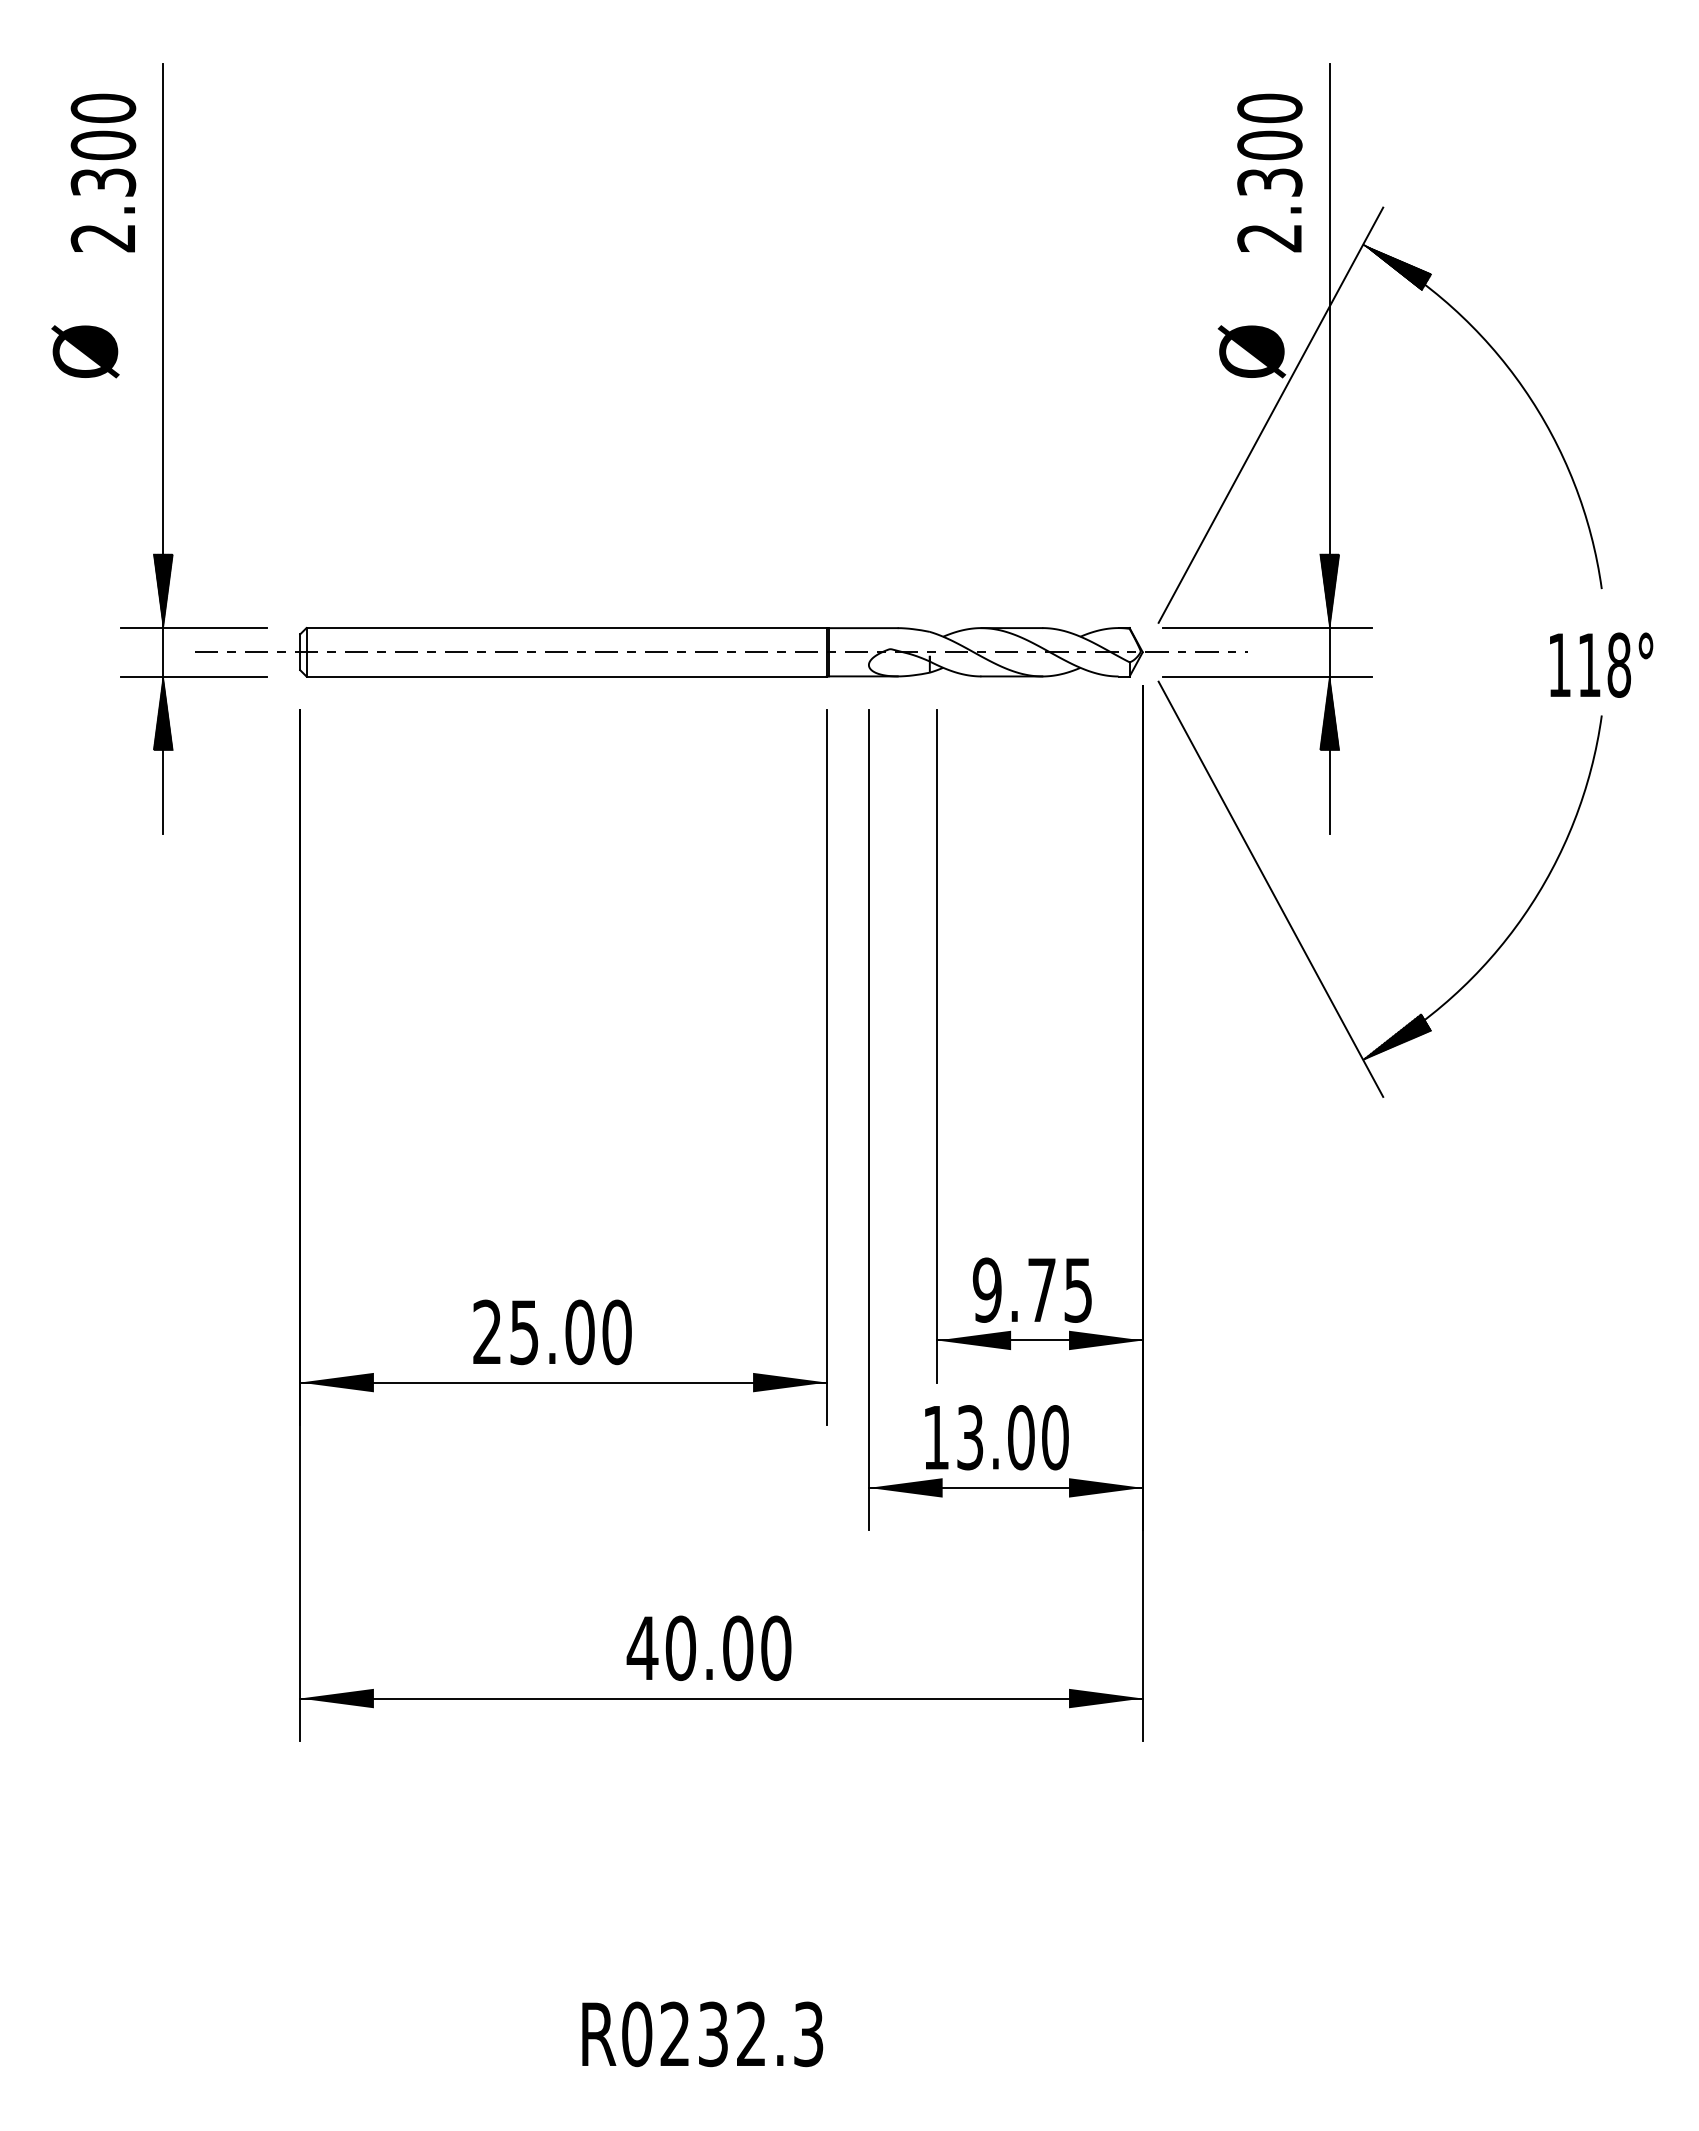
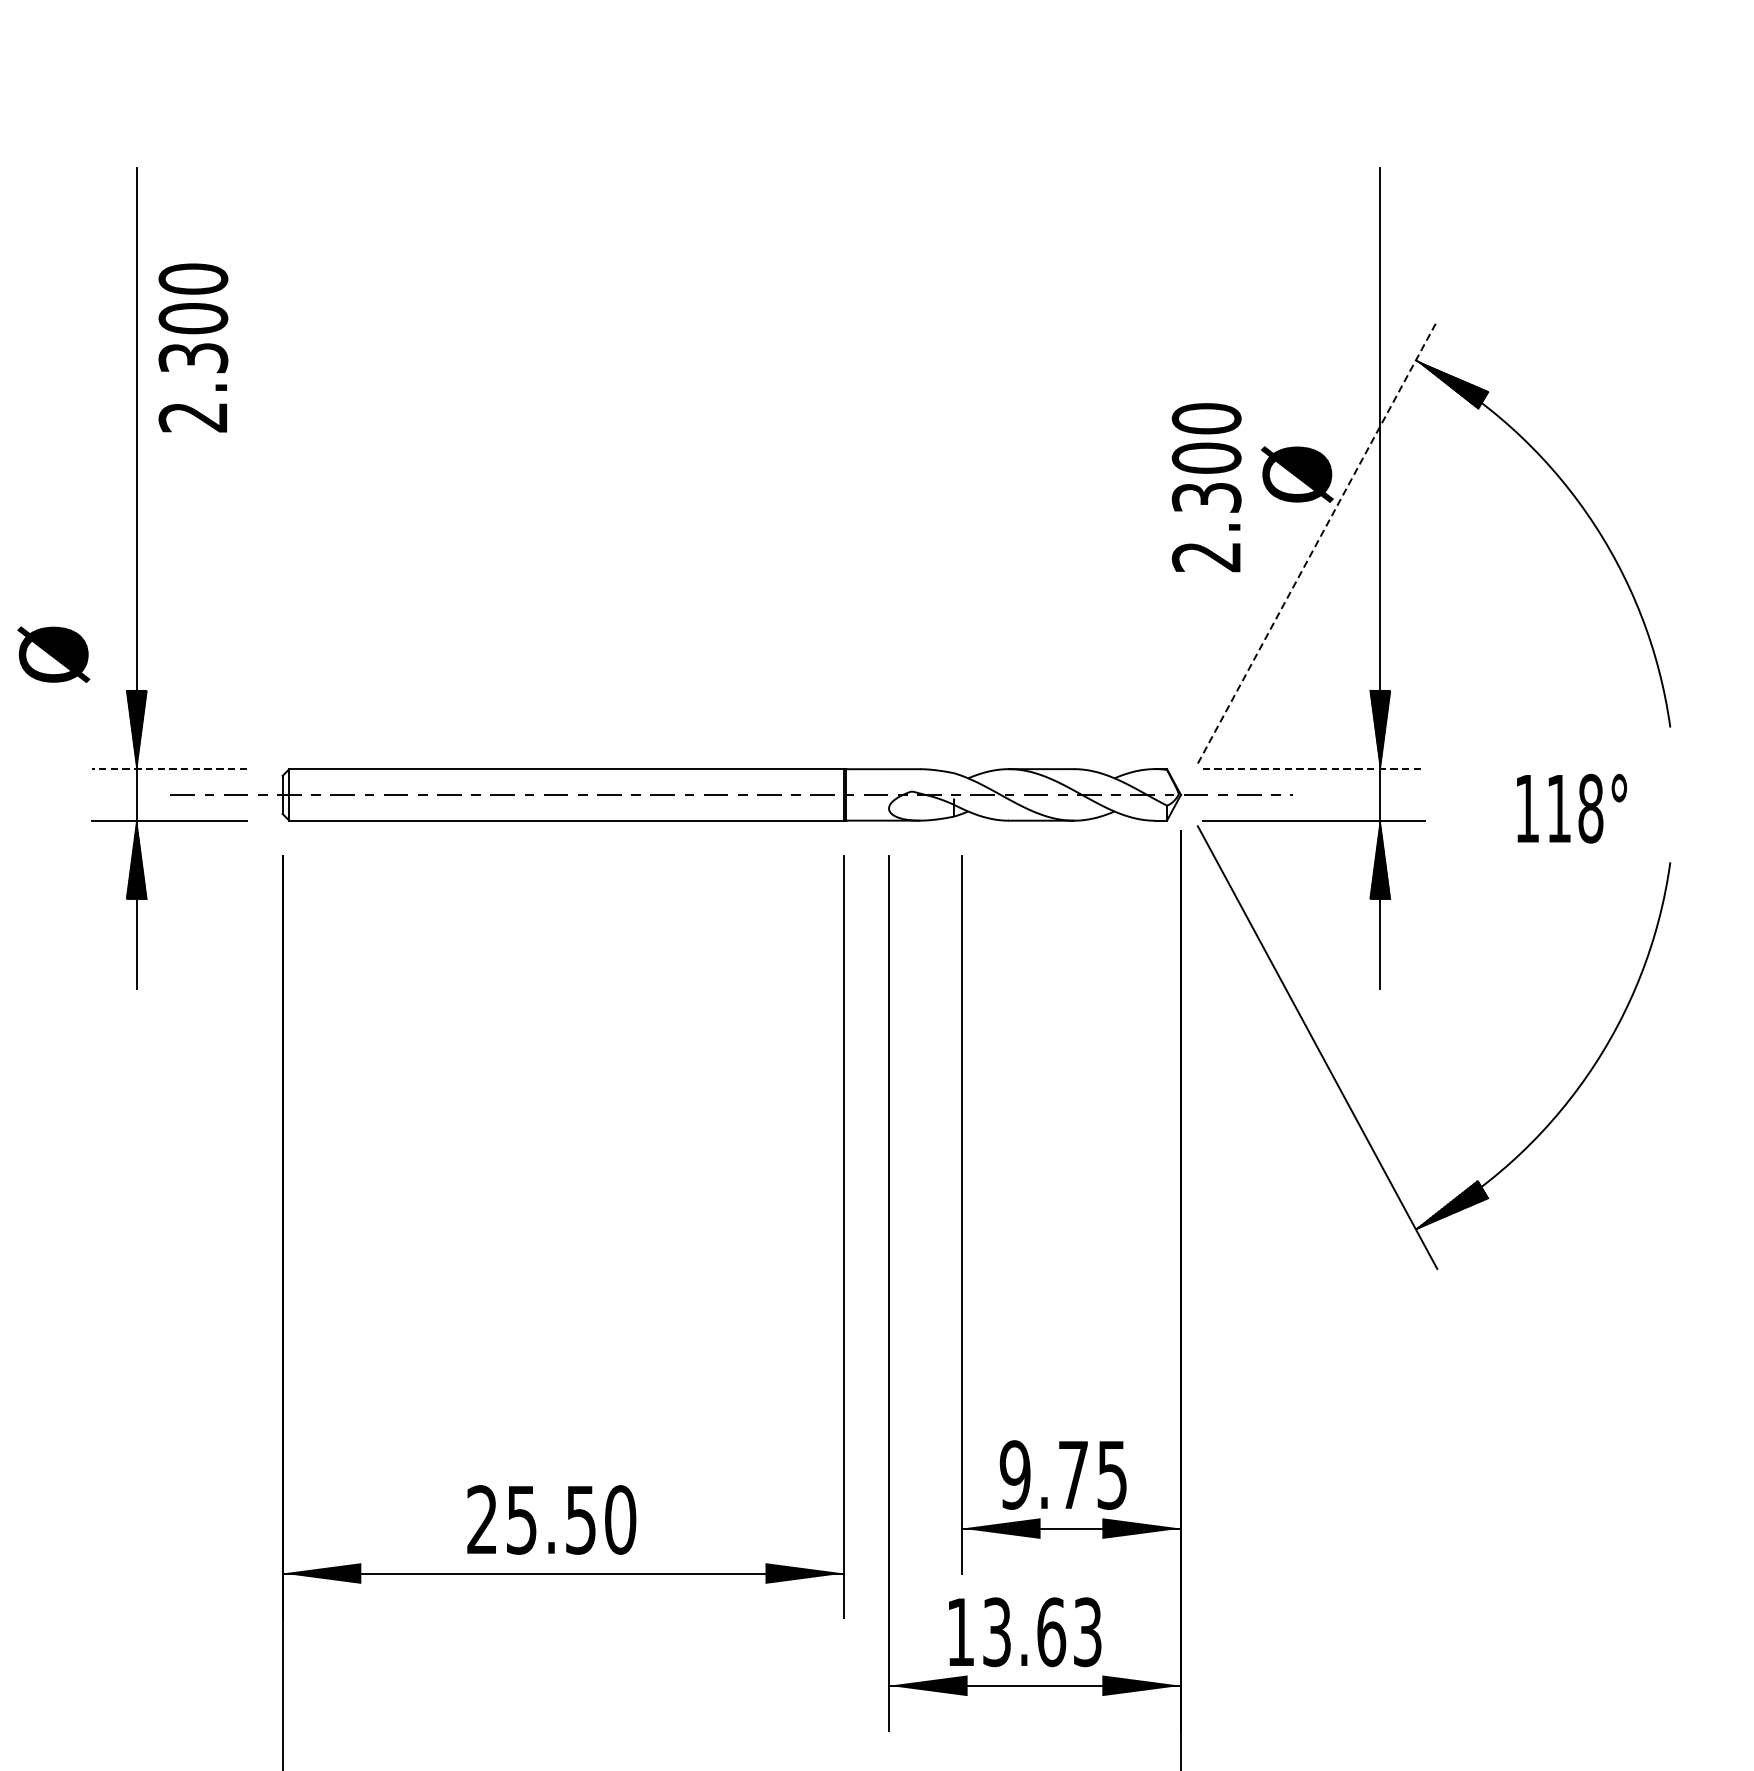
text: (103, 172) -> (193, 347), moved
text: (1269, 172) -> (1206, 487), moved
text: (85, 351) -> (53, 654), moved
line: (1271, 414) -> (1318, 541), solid -> dashed
line: (193, 628) -> (168, 769), solid -> dashed
line: (1267, 628) -> (1313, 769), solid -> dashed
text: (1601, 664) -> (1571, 807), moved
text: (579, 1332) -> (580, 1520), 25.00 -> 25.50
text: (1038, 1437) -> (1069, 1632), 13.00 -> 13.63

